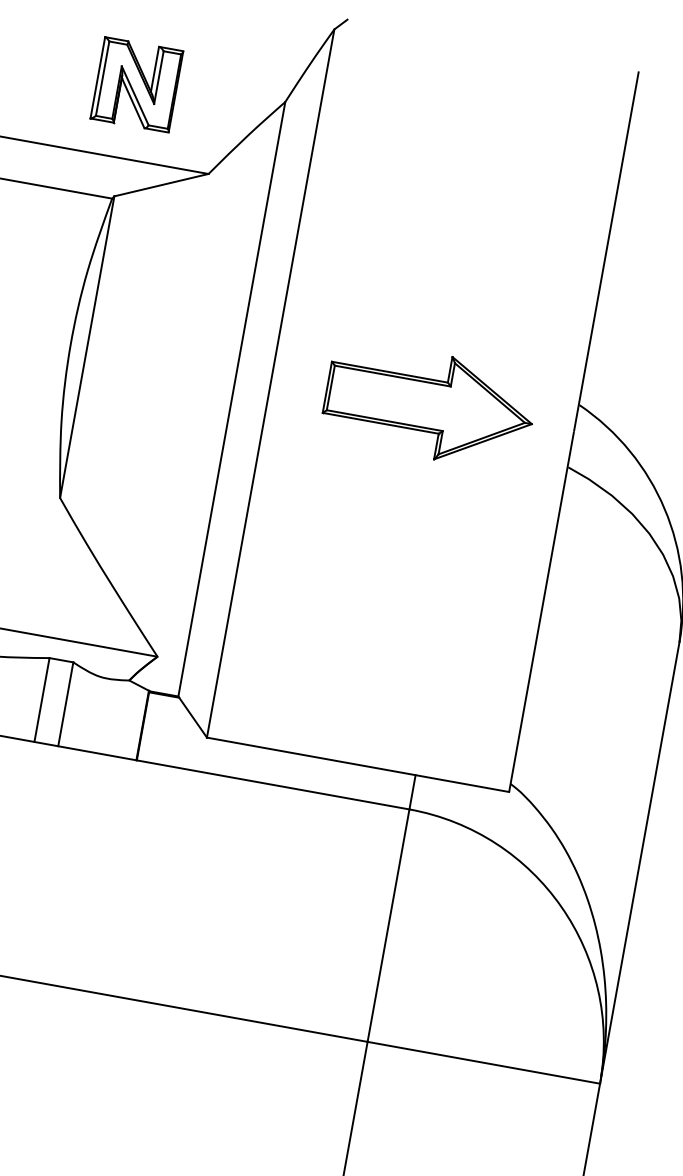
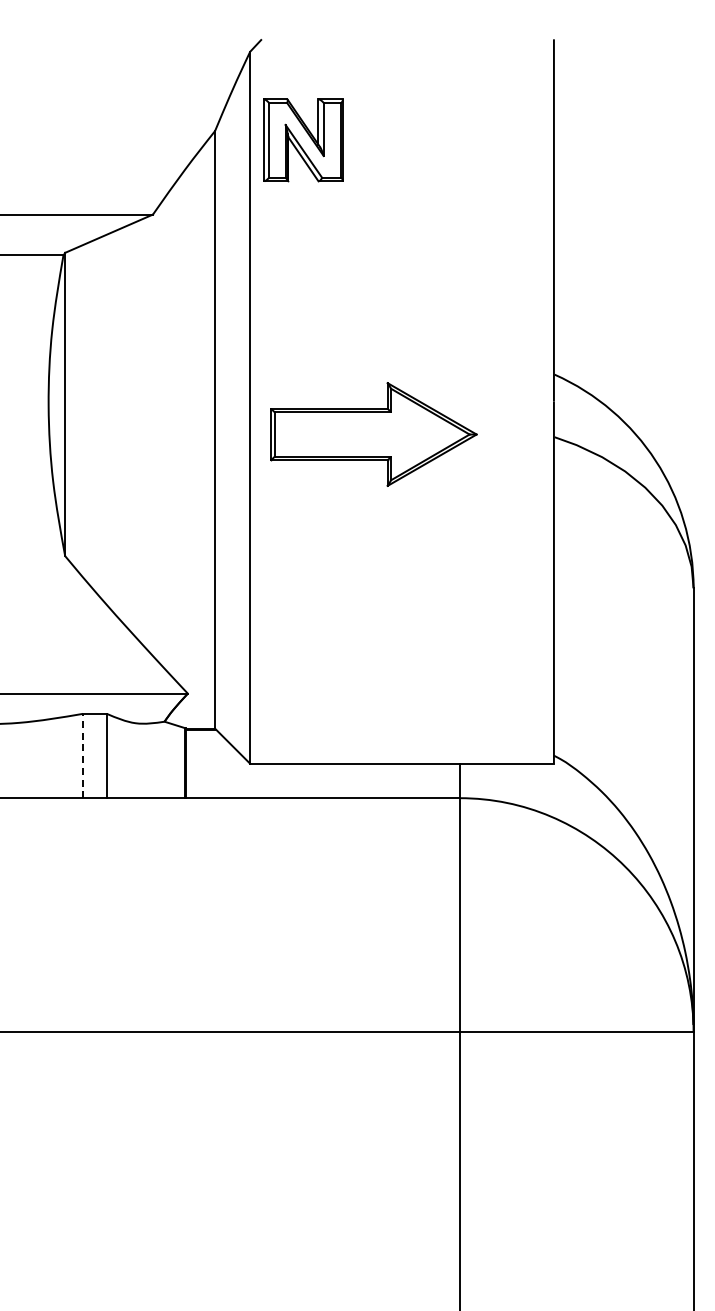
part: (136, 84) -> (303, 140), moved
part: (429, 405) -> (373, 434), moved
line: (41, 699) -> (82, 755), solid -> dashed

